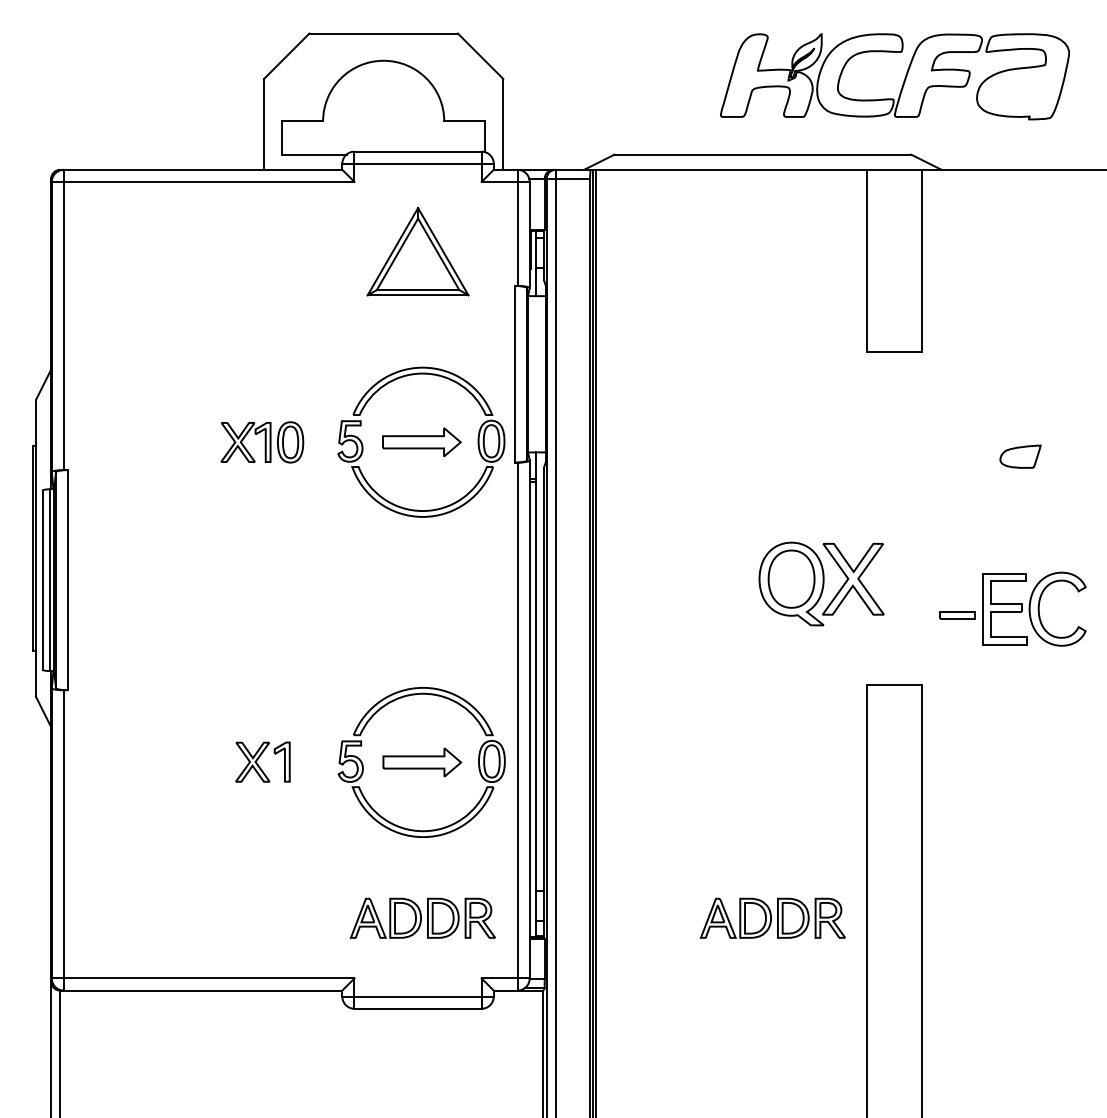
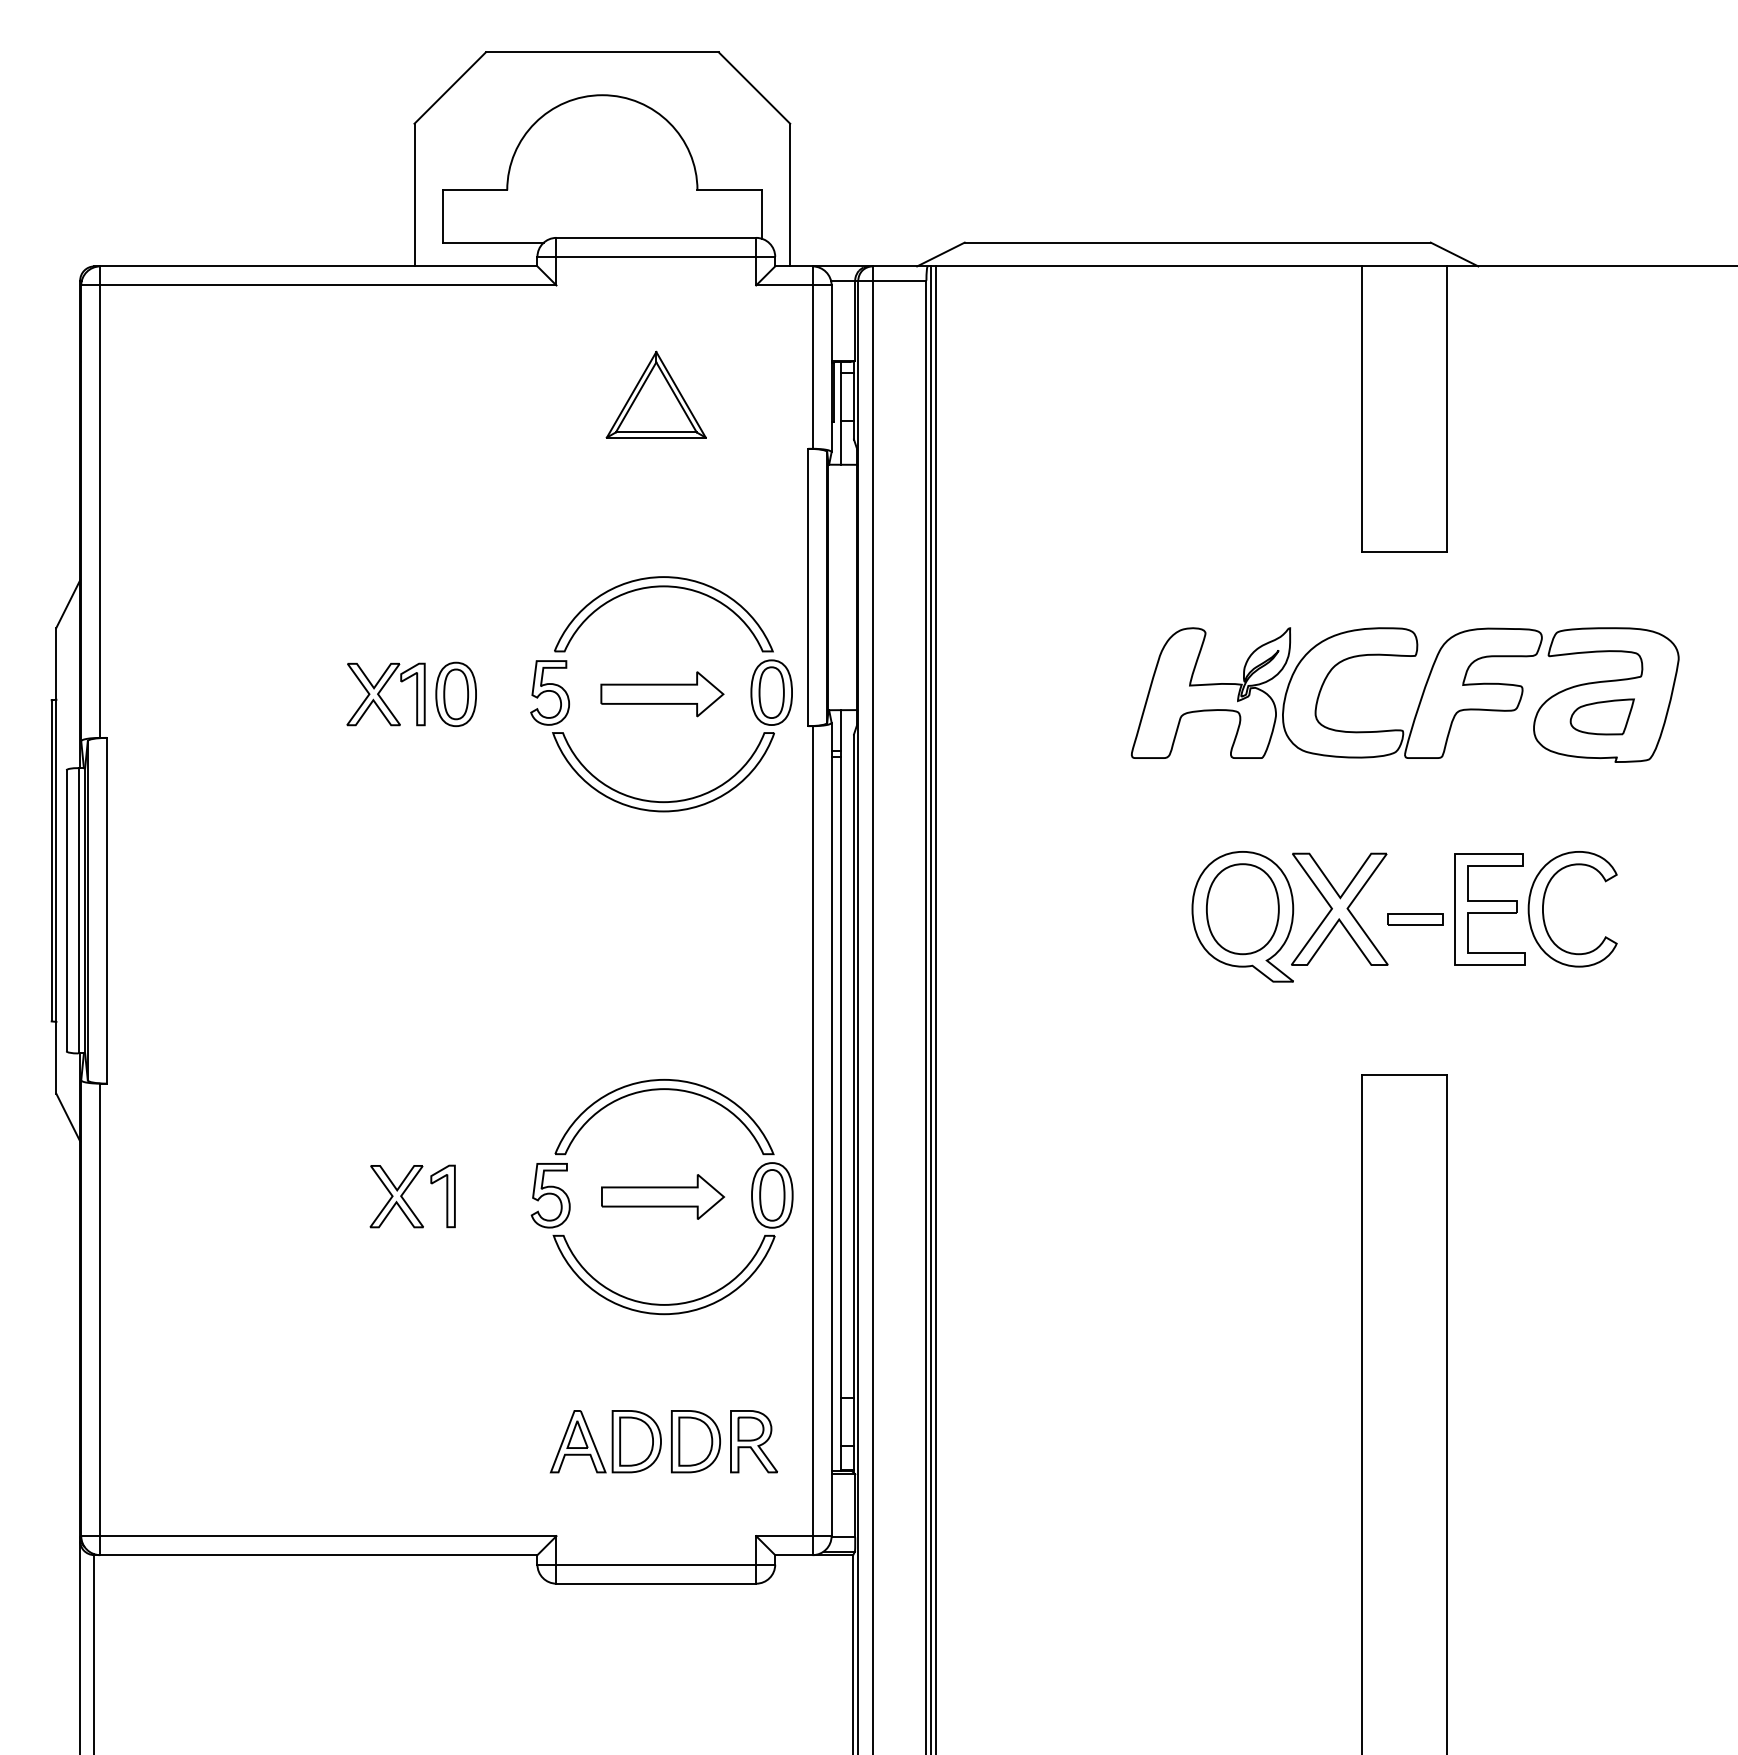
part: (903, 80) -> (1418, 700), moved
part: (417, 251) -> (655, 394), size x0.62
part: (1012, 608) -> (1501, 908), moved
part: (772, 917) -> (1212, 1440), removed

